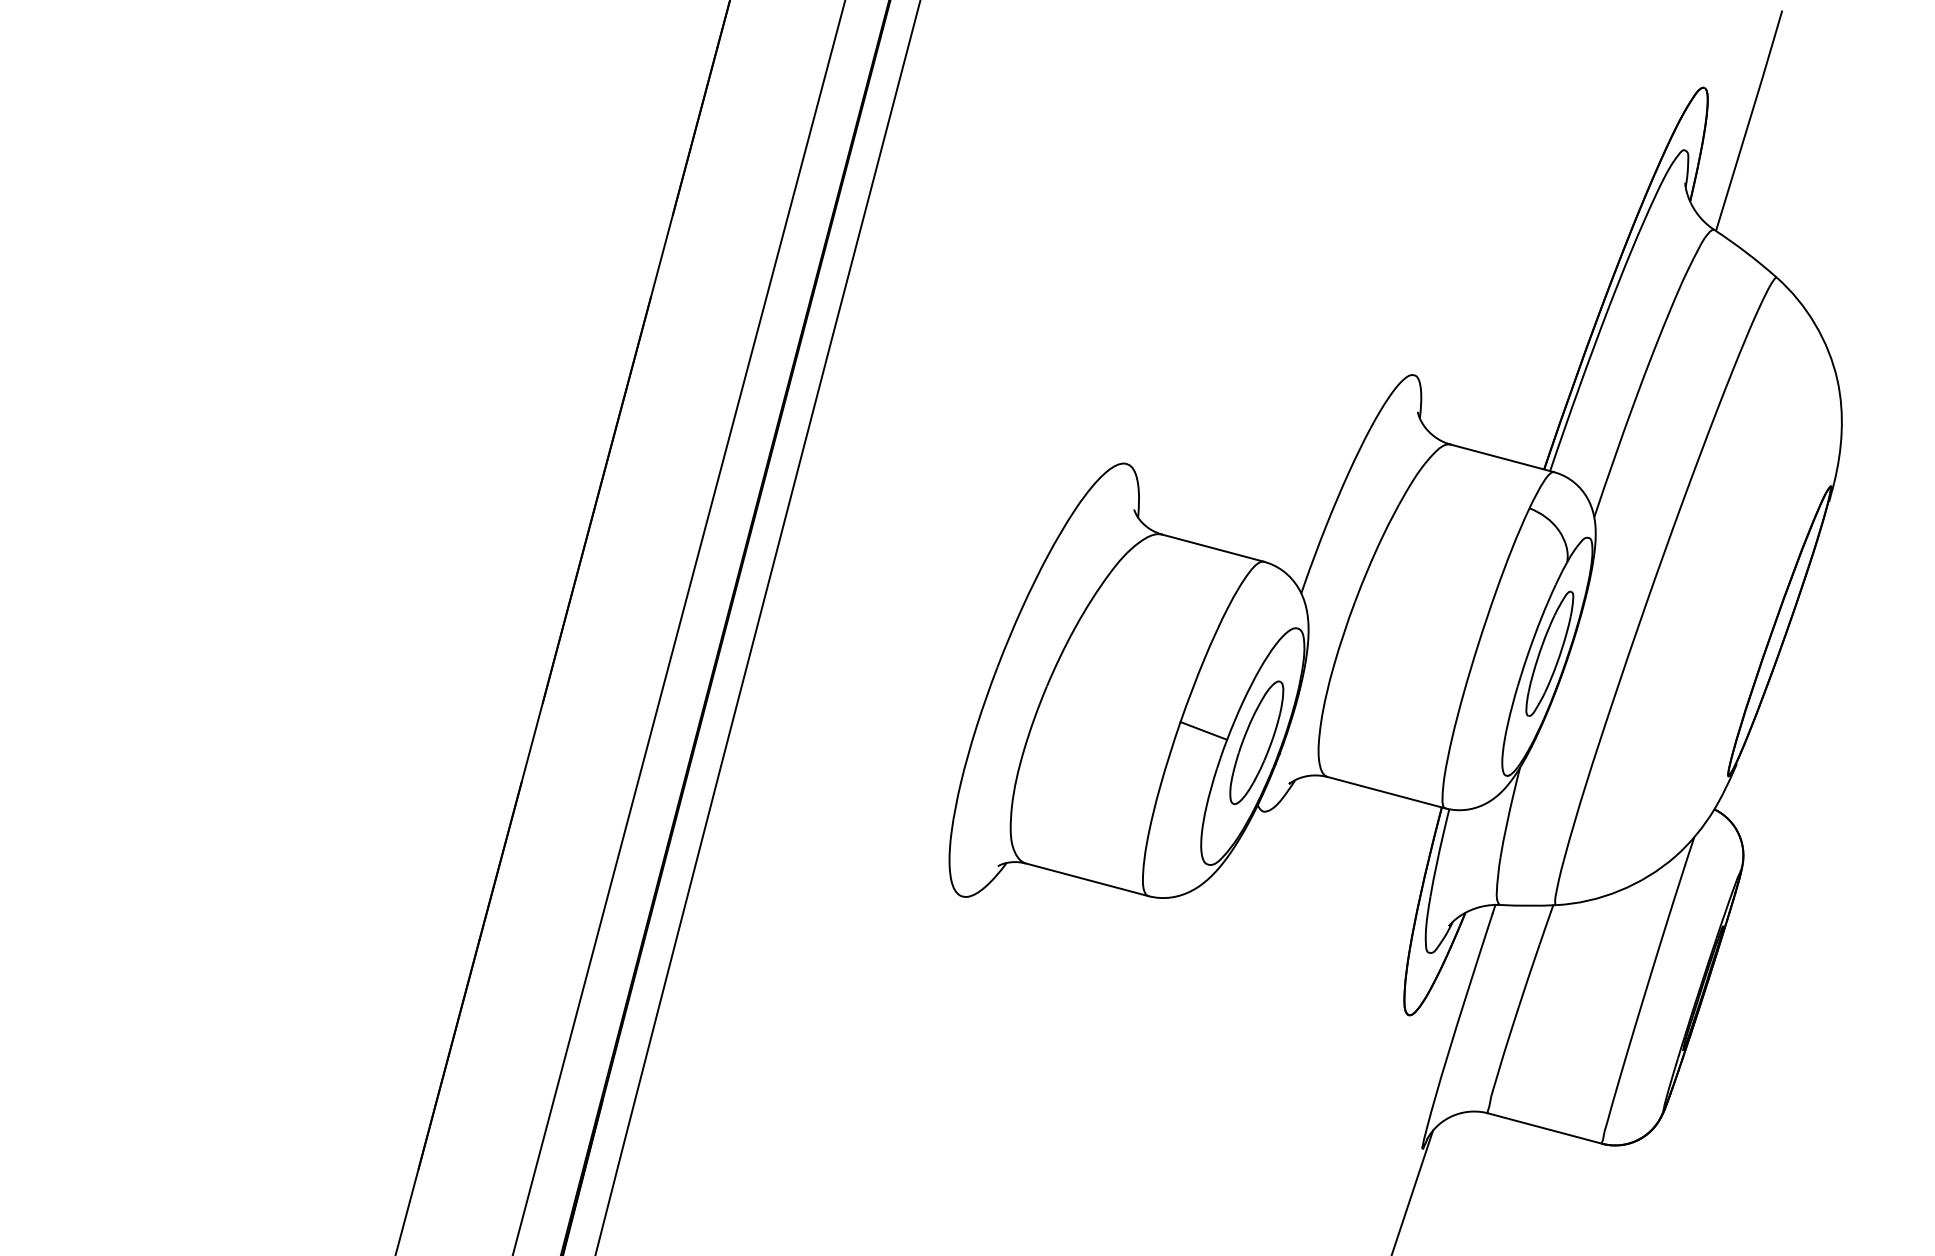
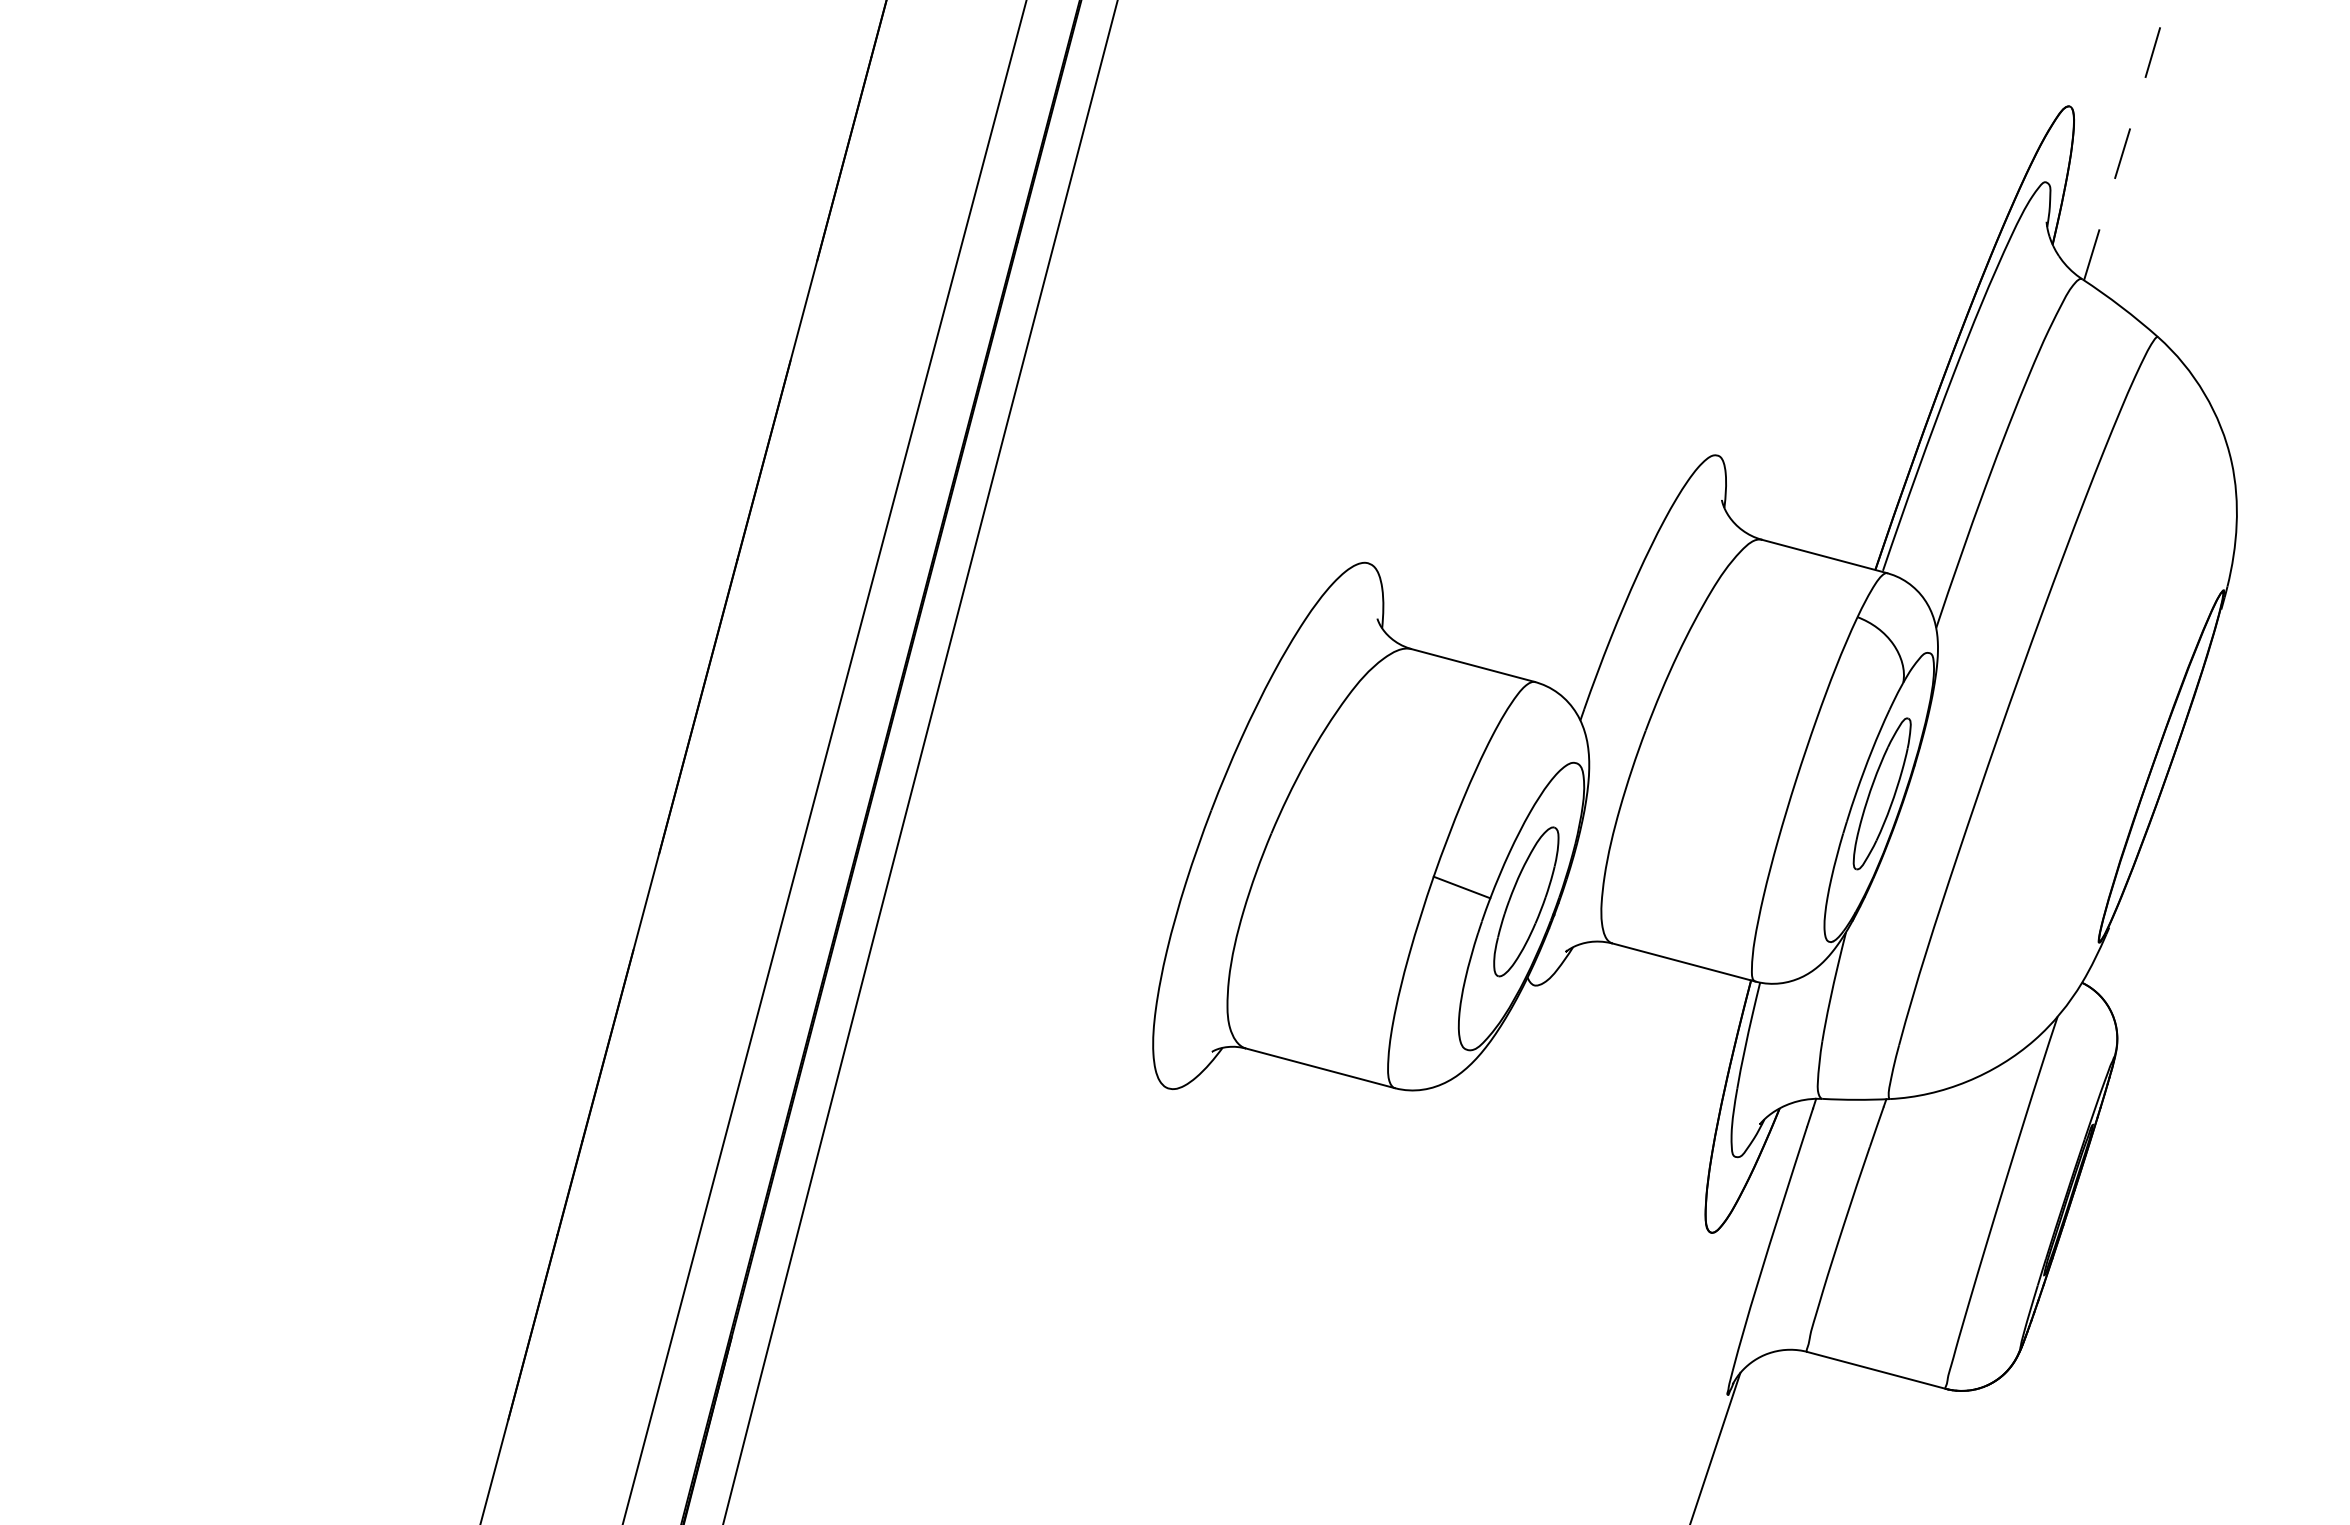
line: (1750, 119) -> (2125, 145), solid -> dashed

